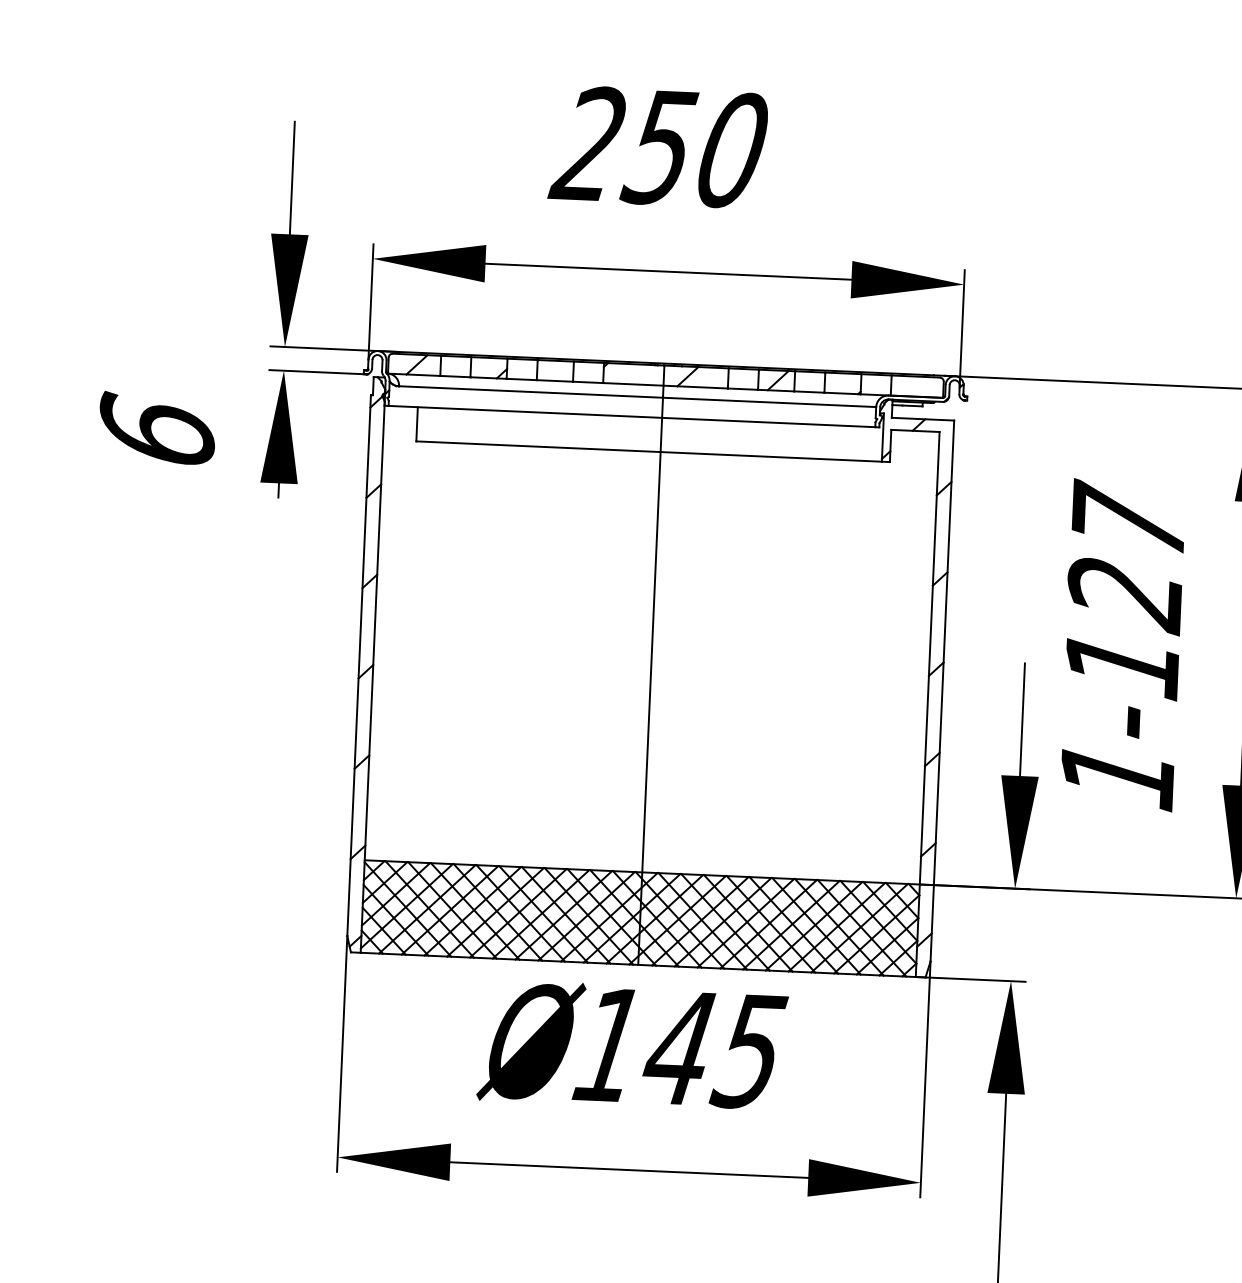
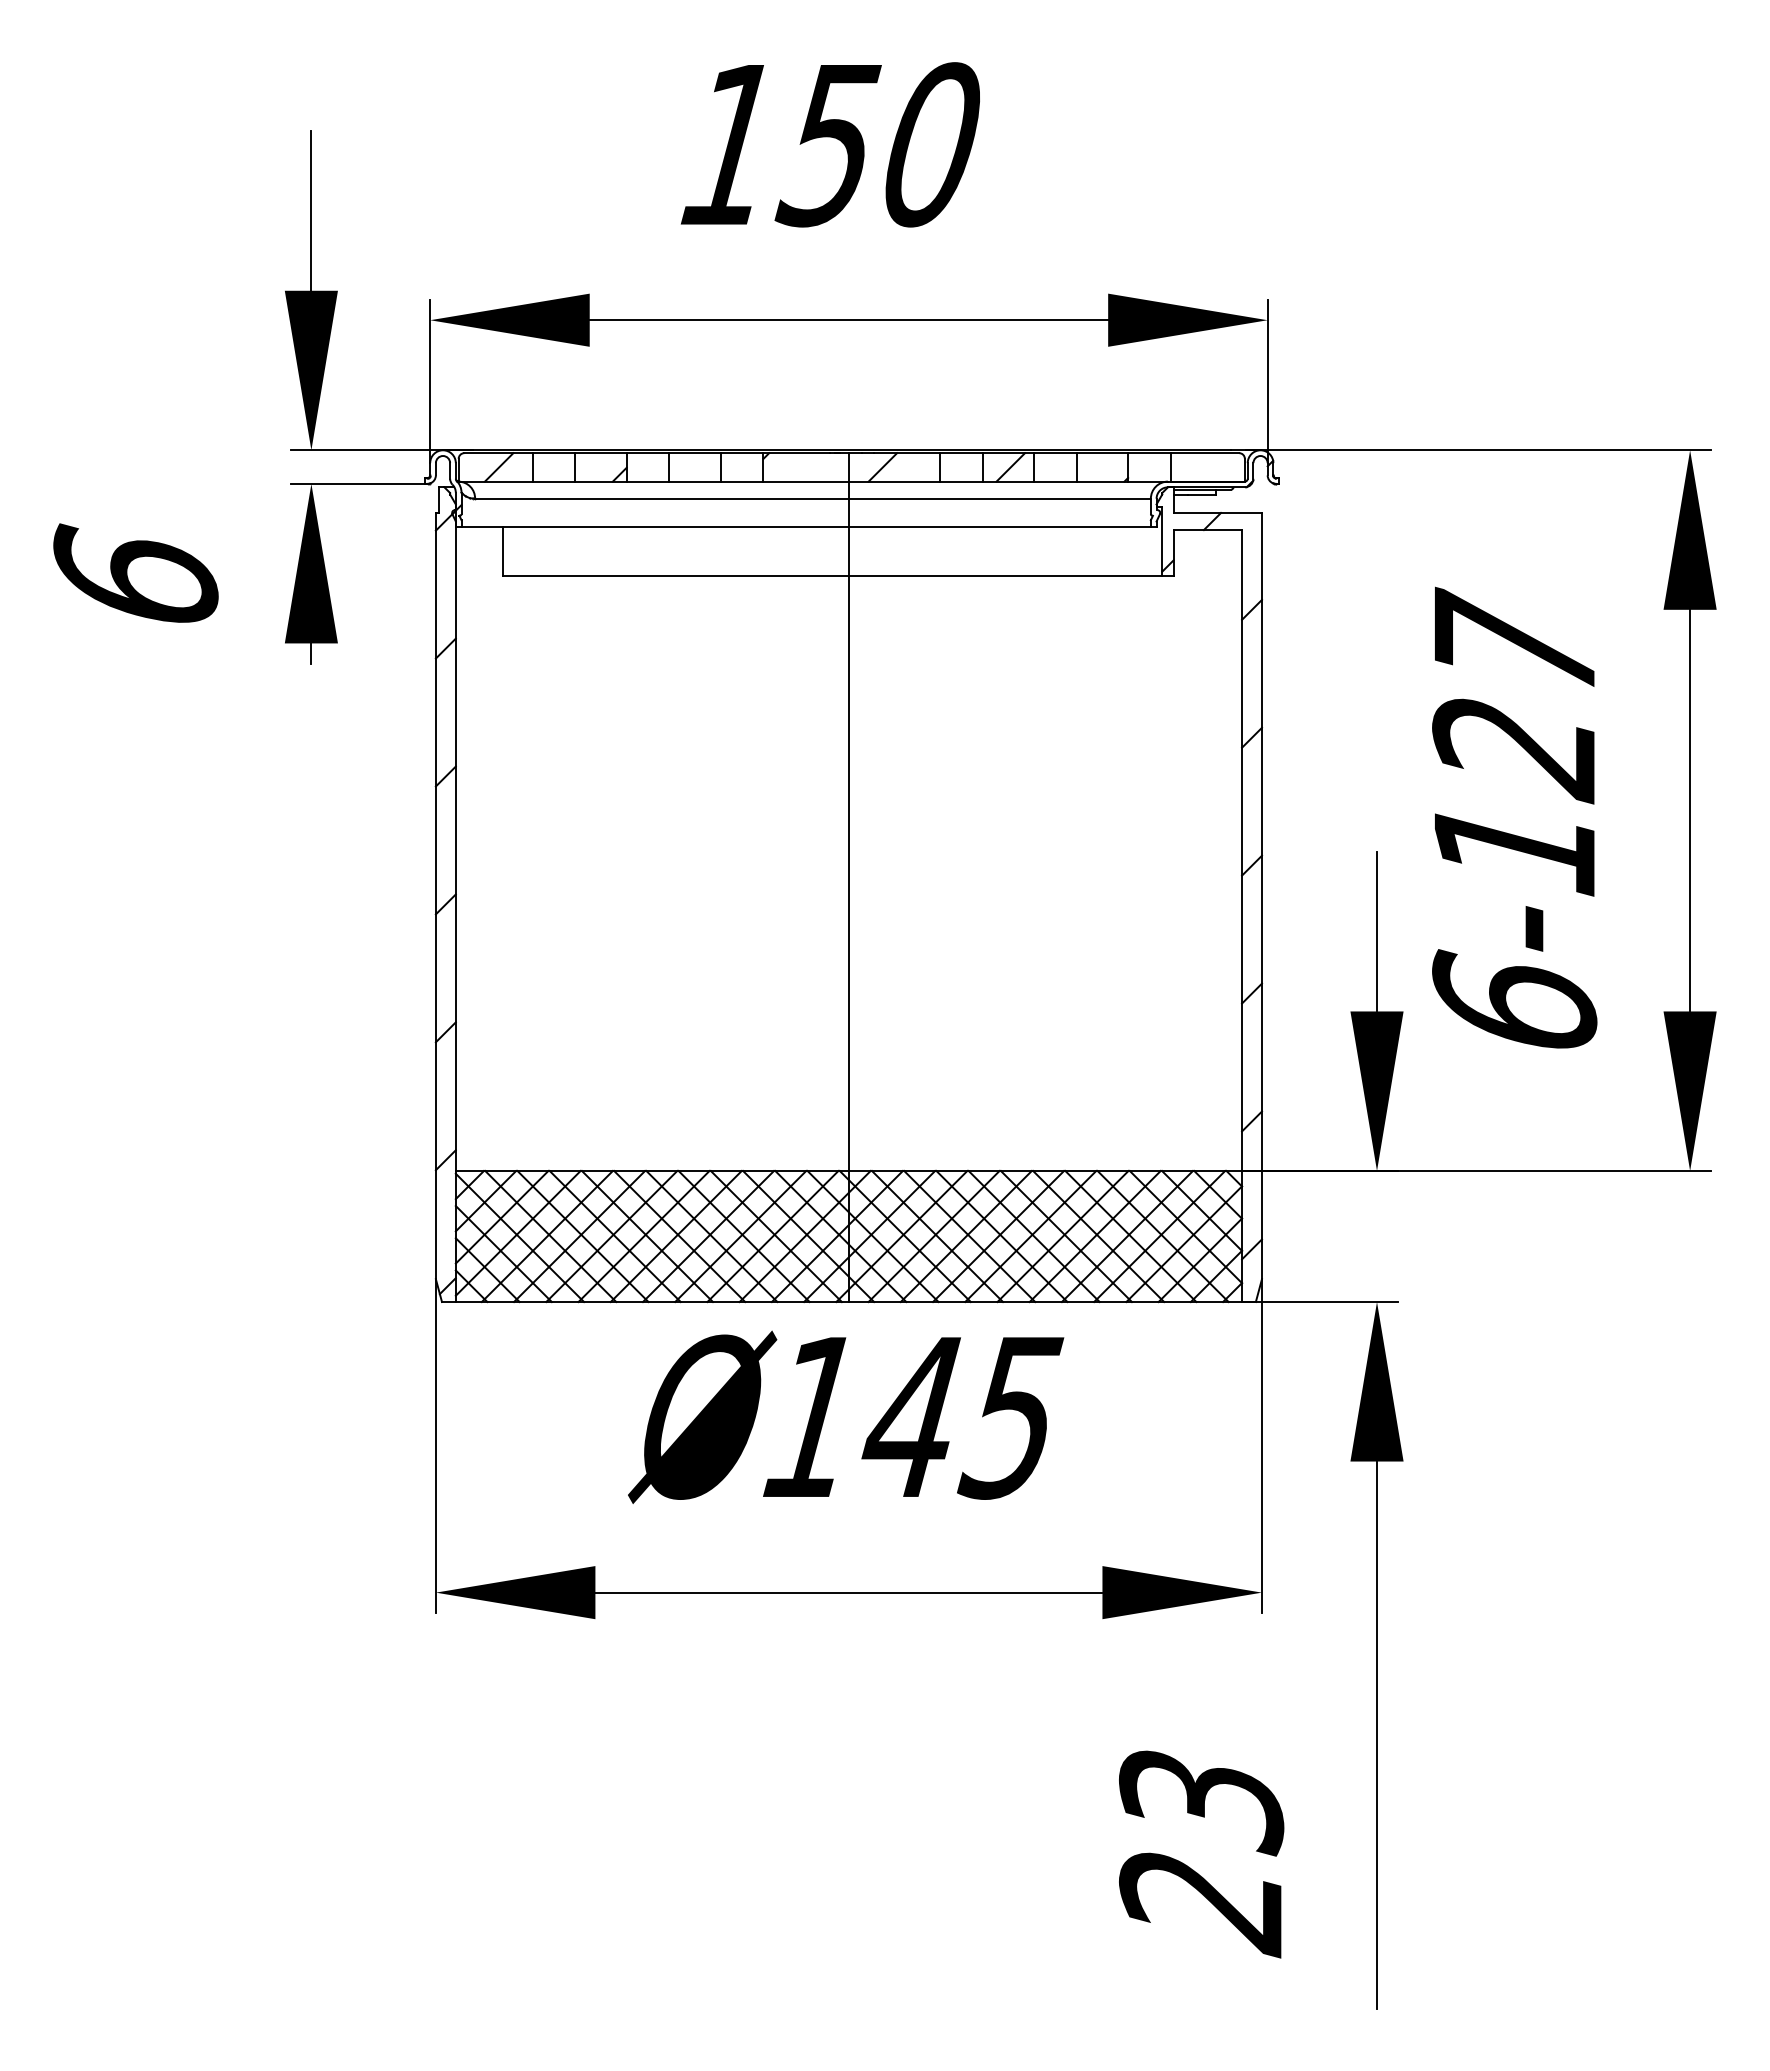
text: (586, 143) -> (725, 143), 250 -> 150
text: (1117, 773) -> (1514, 1001), 1-127 -> 6-127

